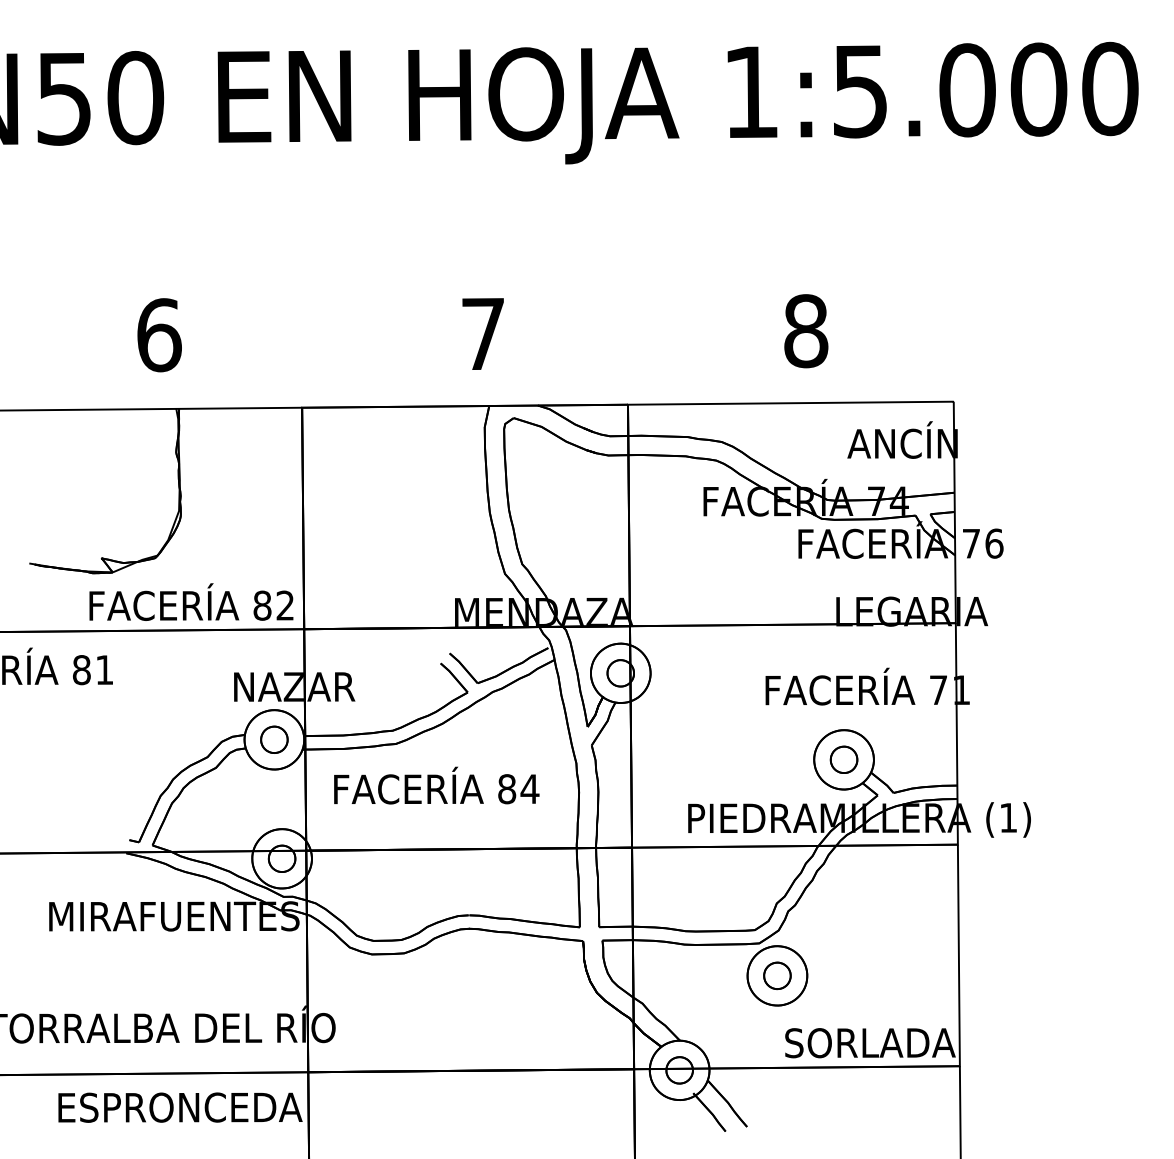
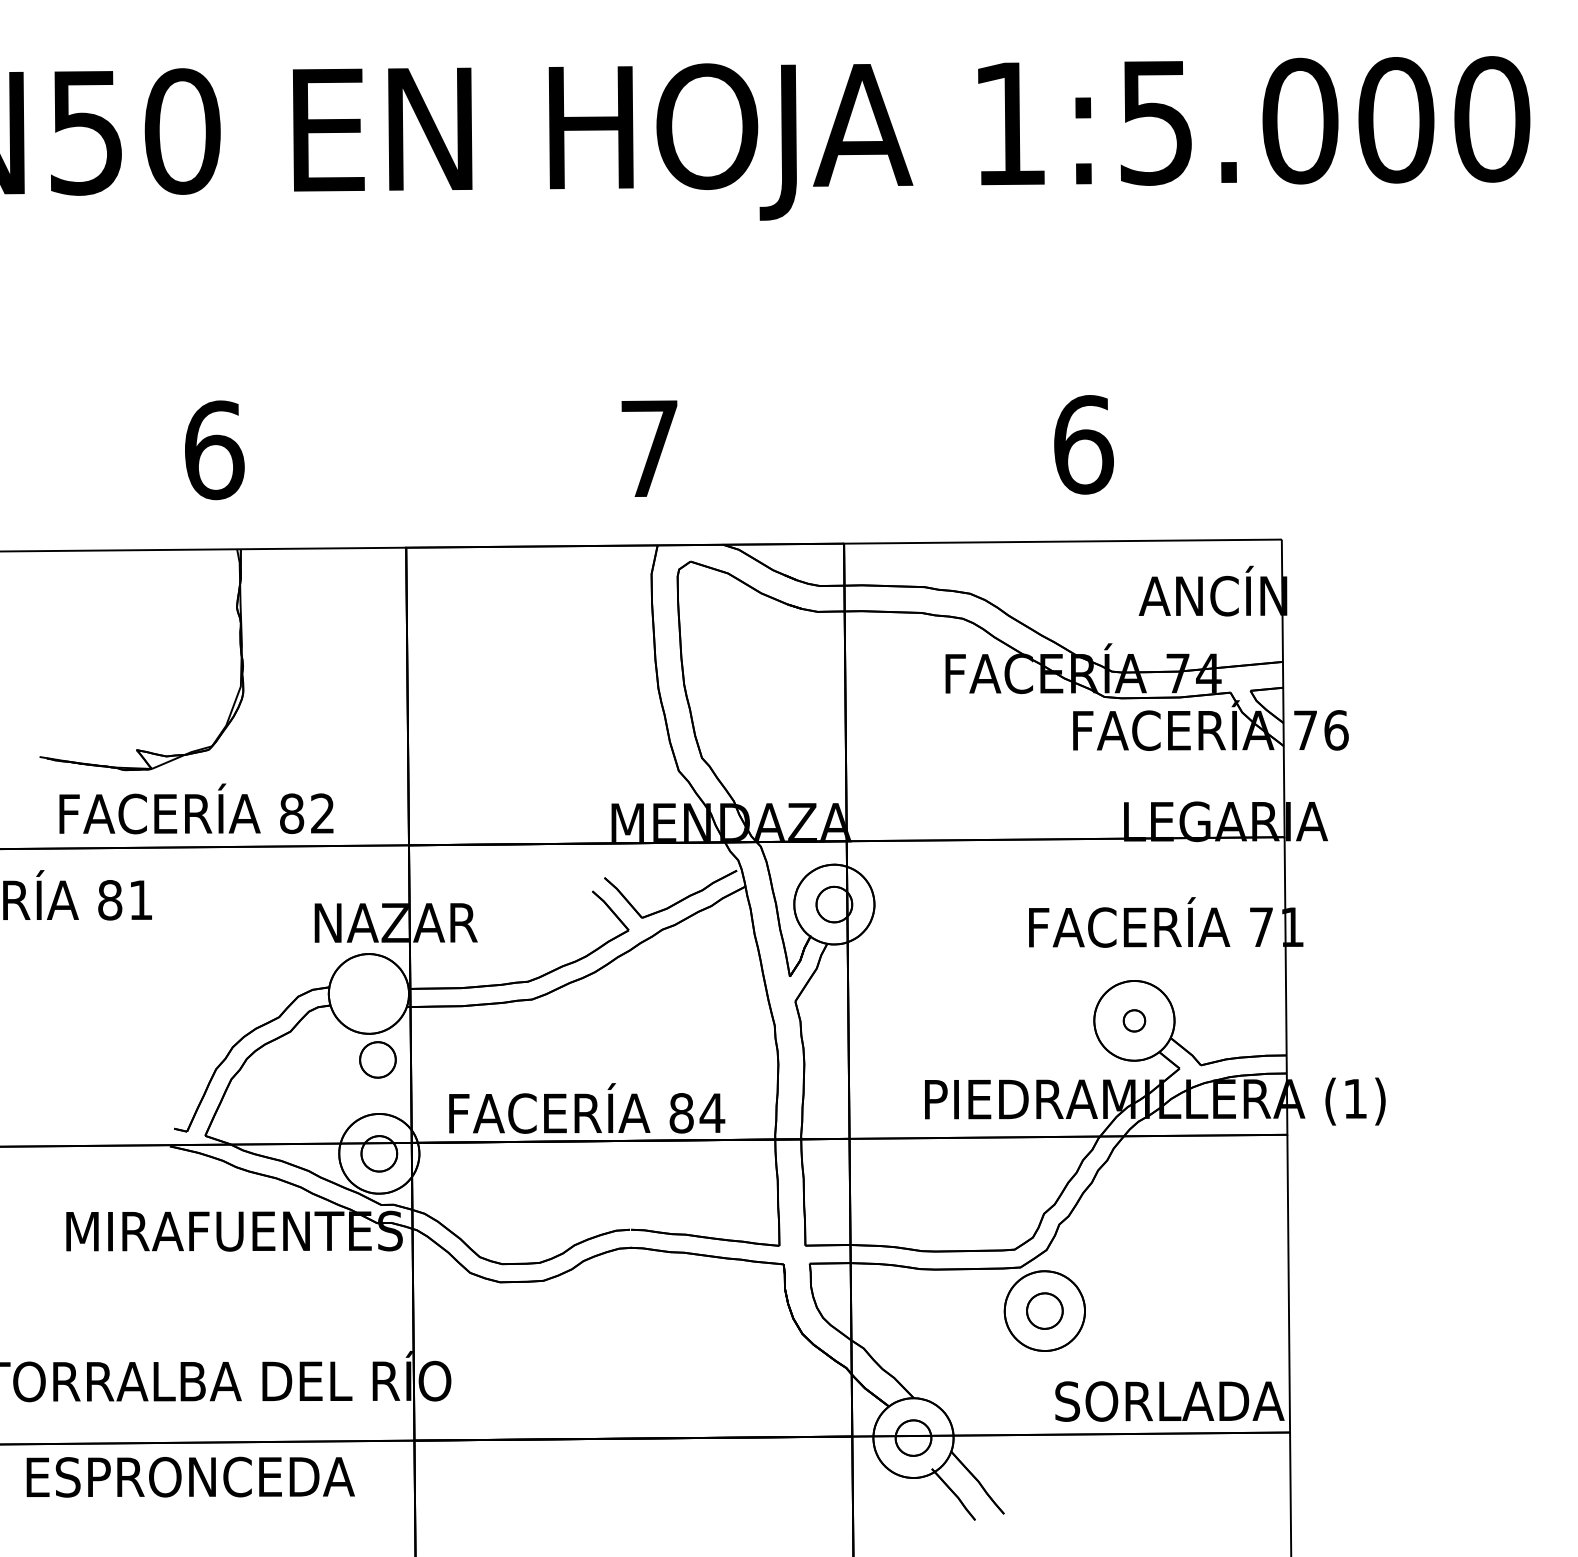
text: (806, 330) -> (1083, 444), 8 -> 6
text: (191, 601) -> (196, 808), moved
part: (274, 739) -> (377, 1059), moved
part: (844, 759) -> (1134, 1020), size x0.6
text: (437, 785) -> (587, 1108), moved
text: (180, 1107) -> (190, 1476), moved

